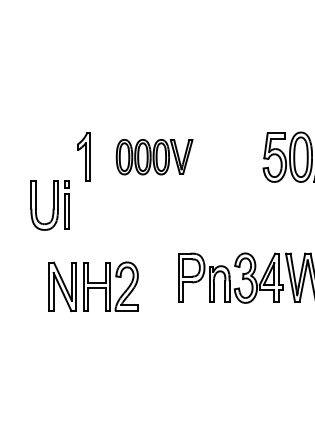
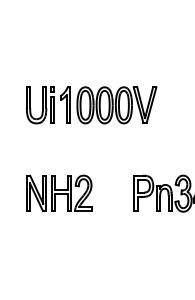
part: (154, 156) -> (116, 104), size x1.43
part: (49, 205) -> (40, 105), moved
part: (93, 286) -> (59, 193), moved

